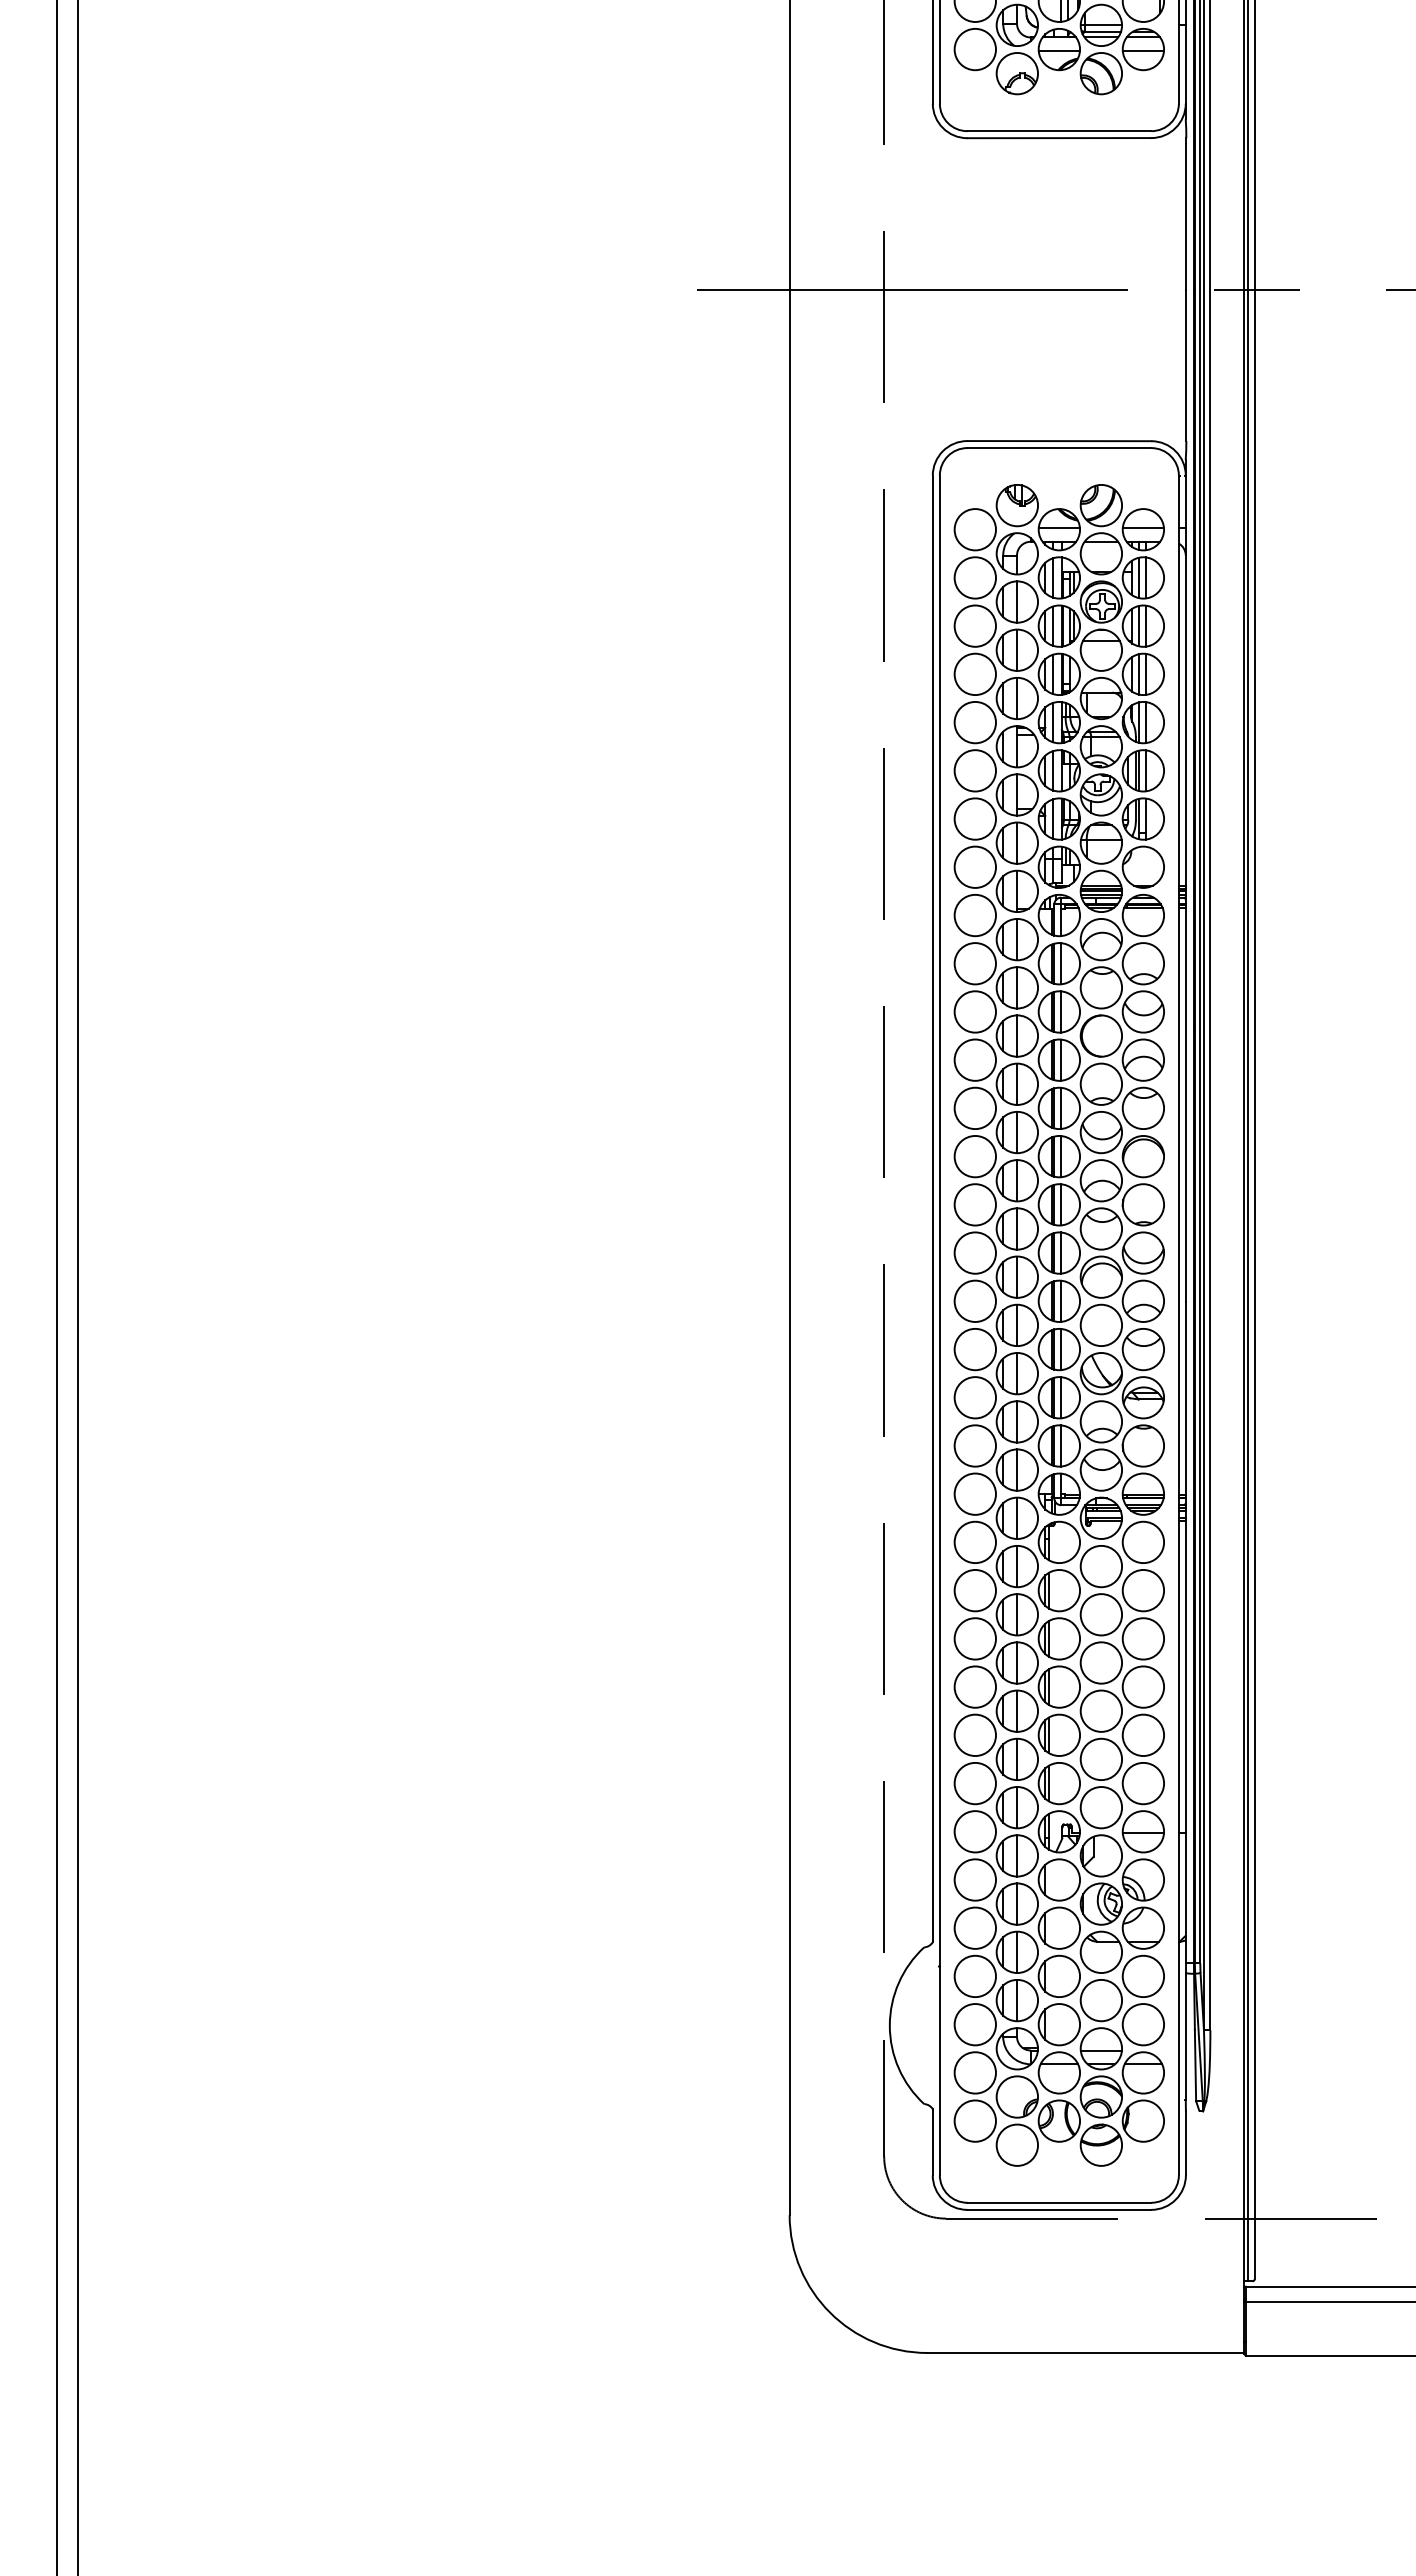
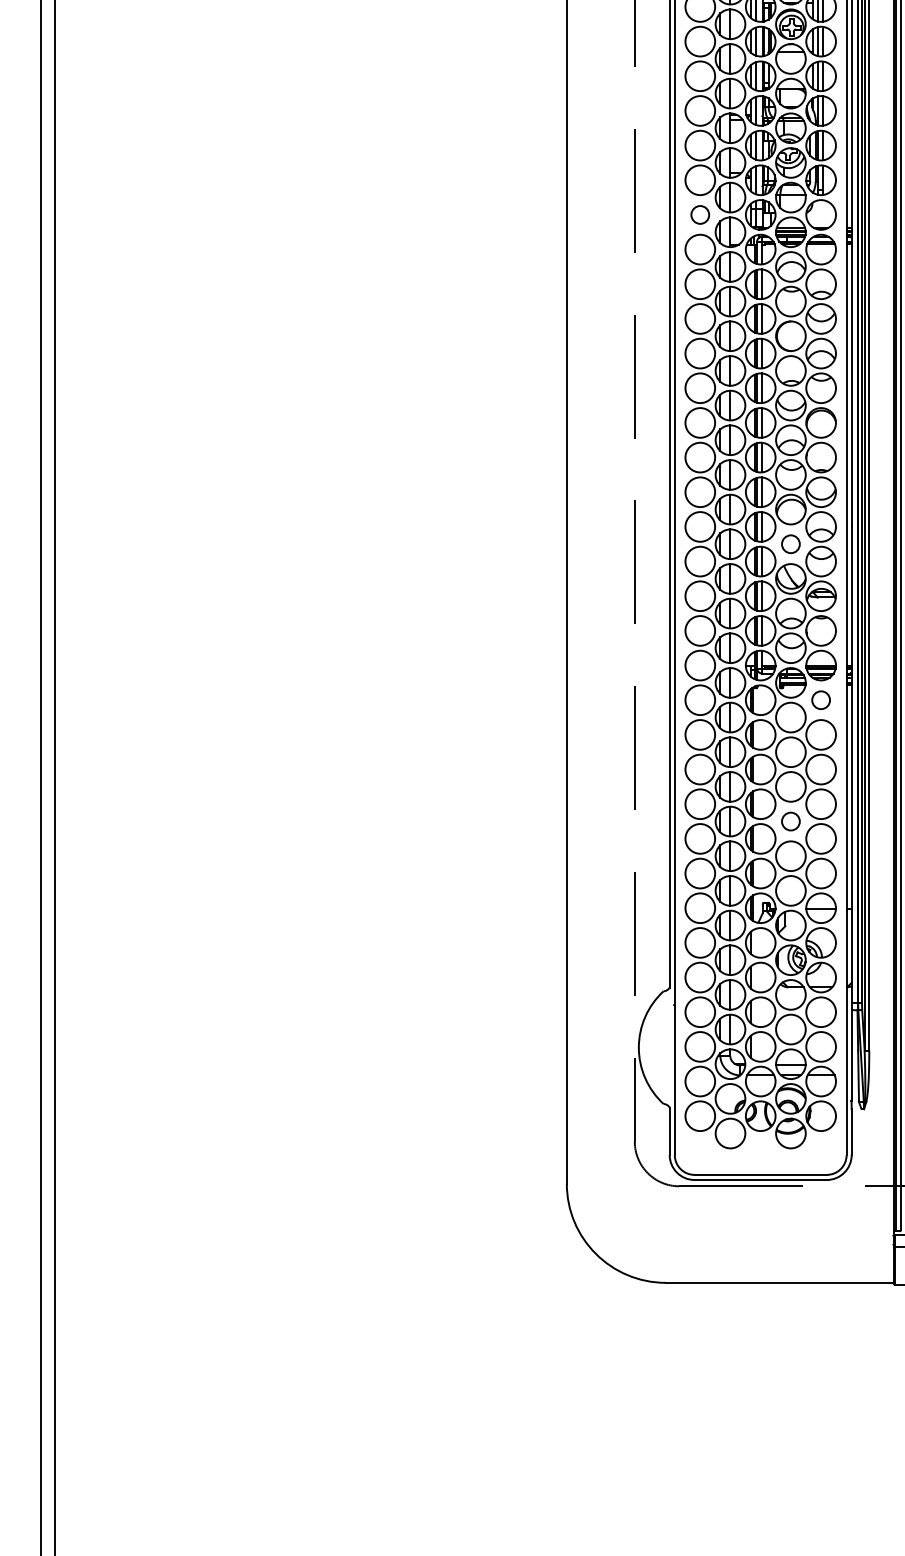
circle: (974, 866) -> (699, 214), size x0.6
circle: (1101, 1325) -> (791, 544), size x0.6
circle: (1143, 1542) -> (821, 700), size x0.6
circle: (1101, 1710) -> (791, 821), size x0.6

